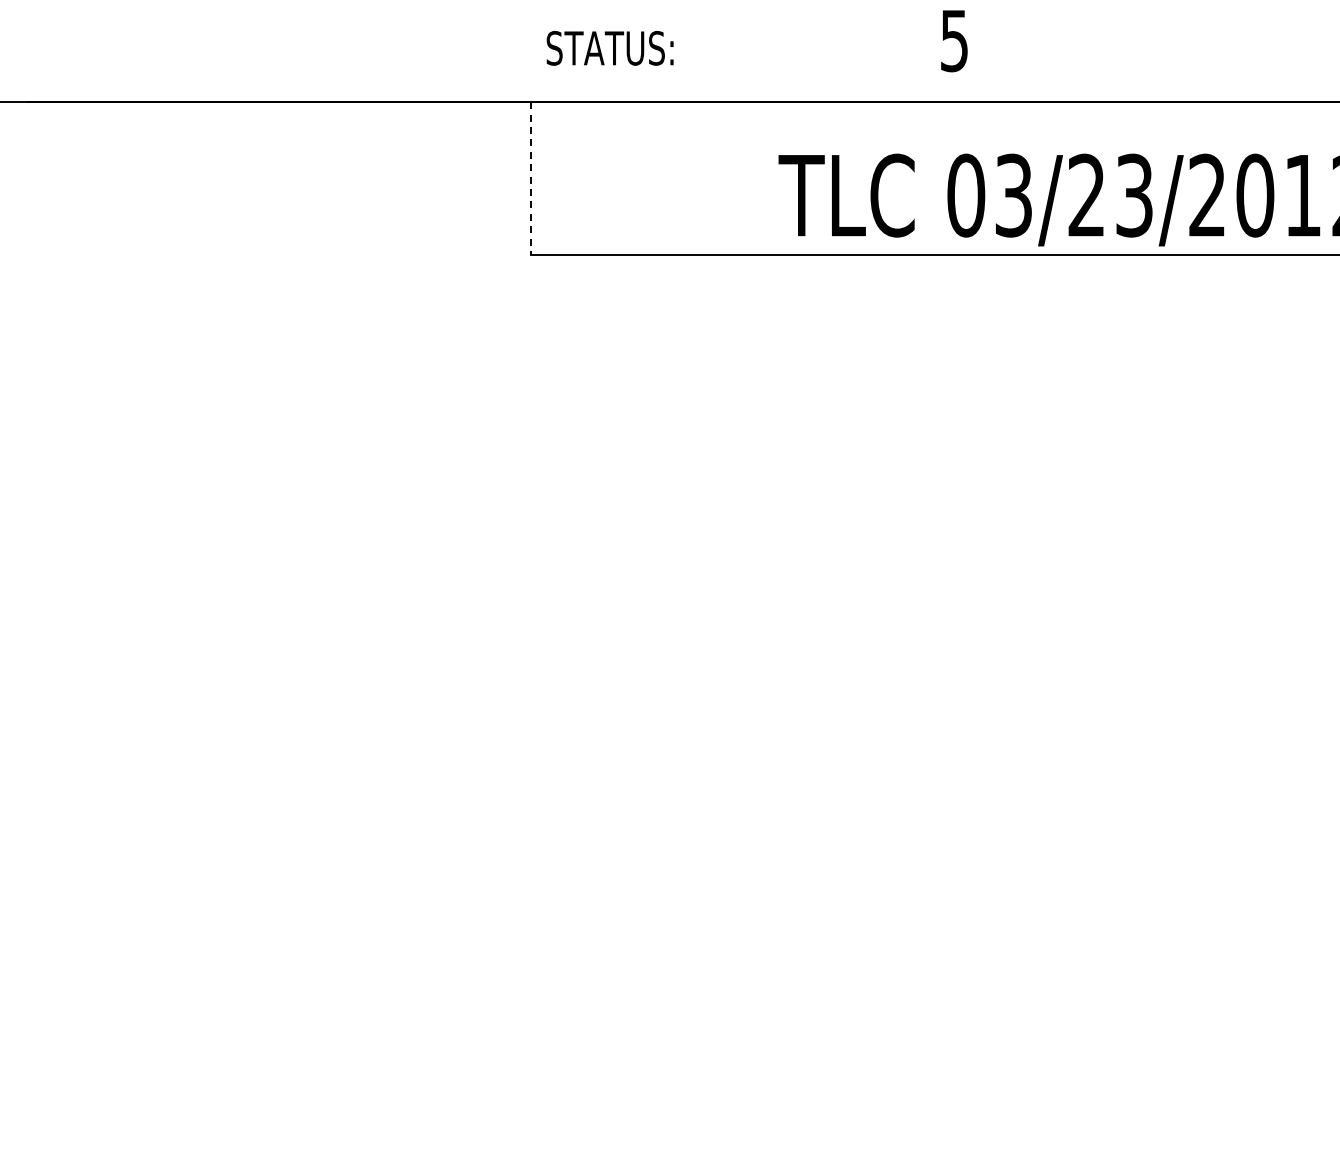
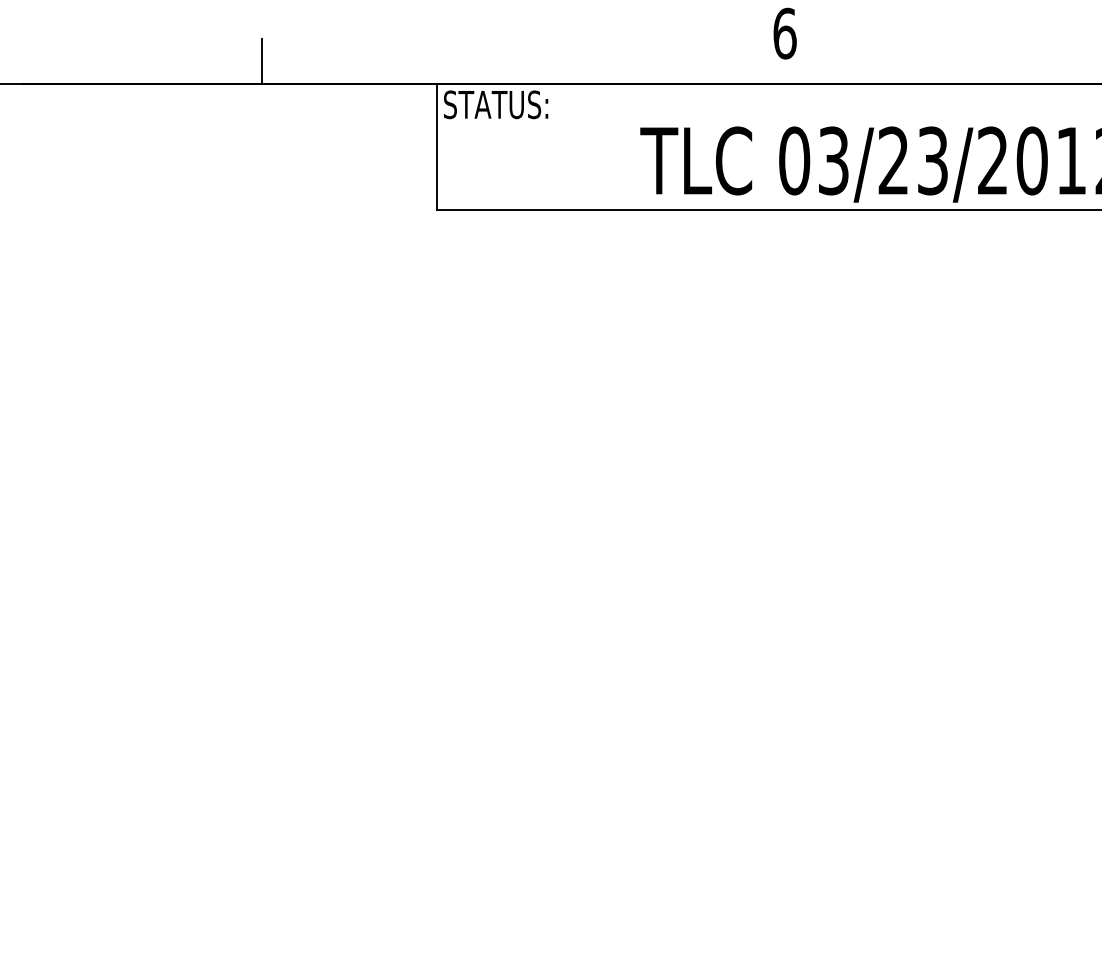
text: (954, 40) -> (784, 33), 5 -> 6
text: (609, 48) -> (495, 104), moved
line: (318, 74) -> (261, 61), added
line: (531, 178) -> (437, 146), dashed -> solid

